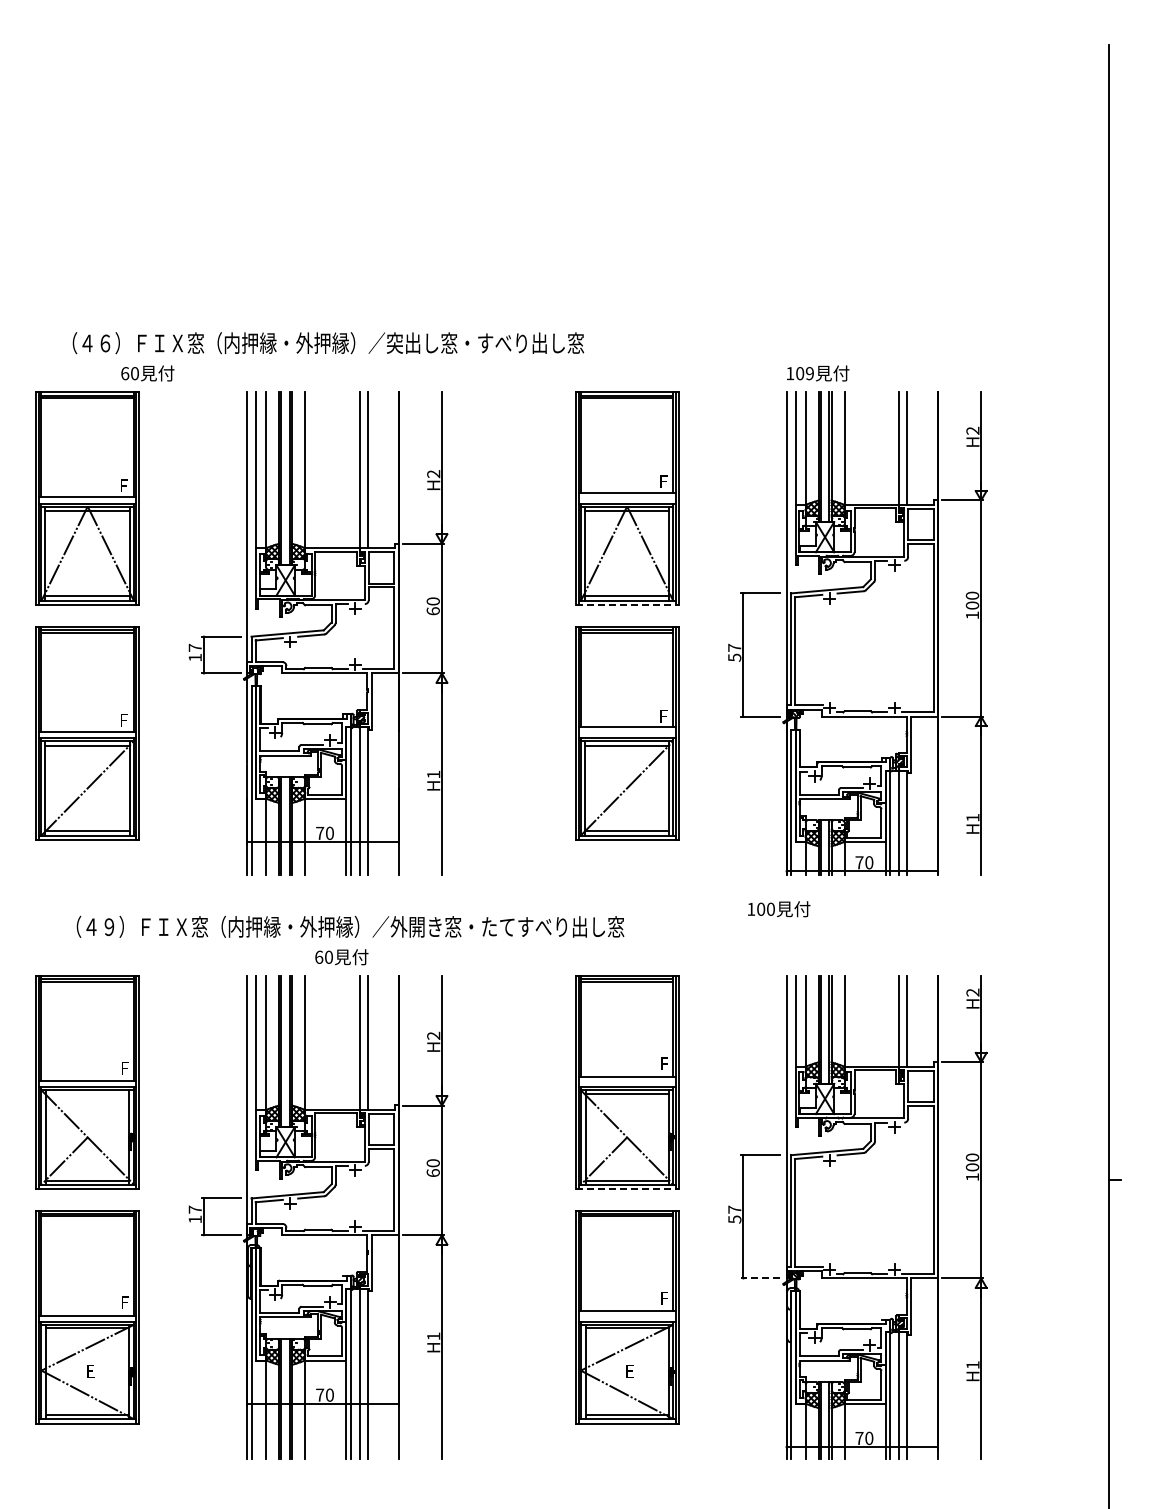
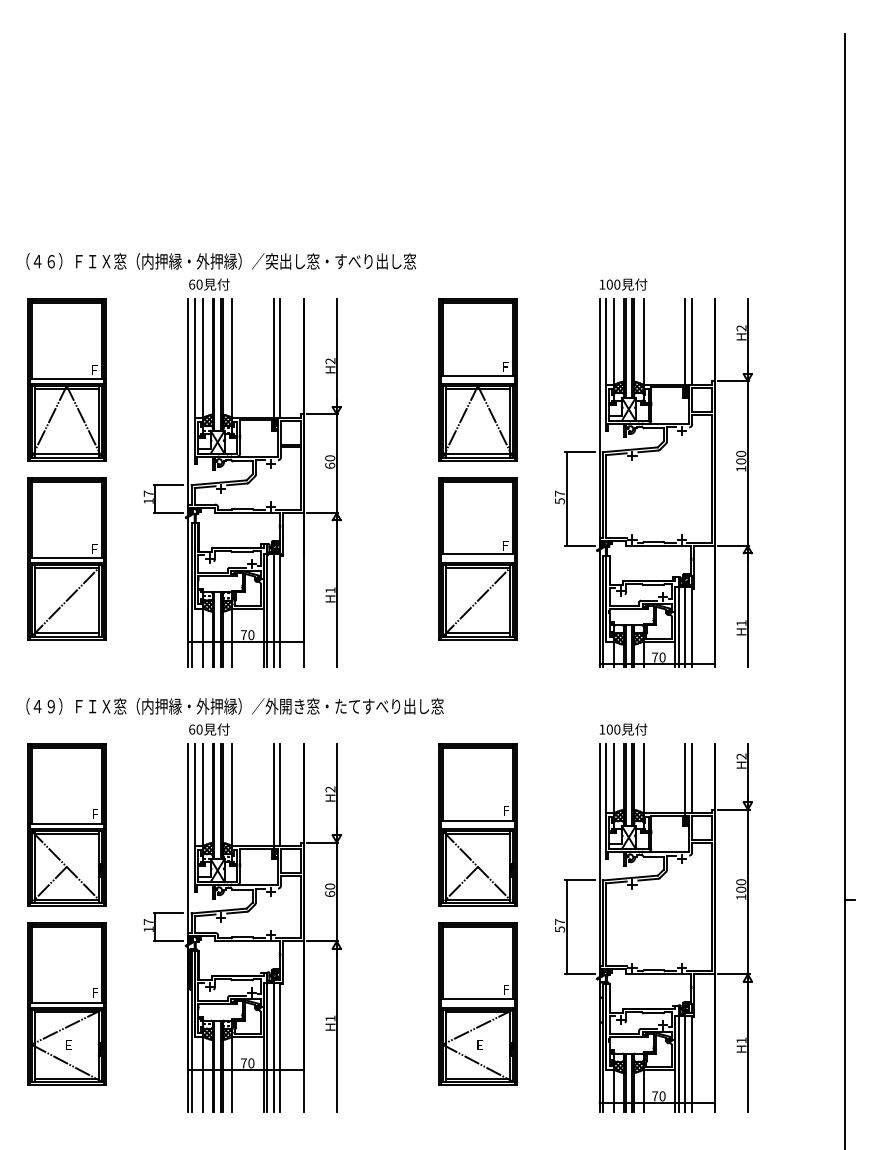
text: (328, 343) -> (221, 261), moved
text: (147, 373) -> (209, 284), moved
text: (809, 373) -> (616, 284), 109 -> 100
line: (627, 605) -> (478, 461), dashed -> solid
text: (779, 909) -> (623, 729), moved
text: (350, 926) -> (235, 706), moved
text: (341, 957) -> (209, 729), moved
line: (87, 1093) -> (66, 833), added
line: (627, 1189) -> (478, 906), dashed -> solid
line: (760, 1278) -> (579, 974), dashed -> solid

